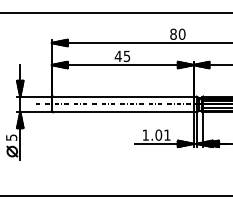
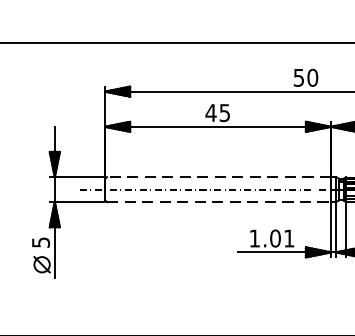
text: (173, 33) -> (298, 76), 80 -> 50
line: (122, 96) -> (217, 176), solid -> dashed
line: (123, 112) -> (219, 202), solid -> dashed

